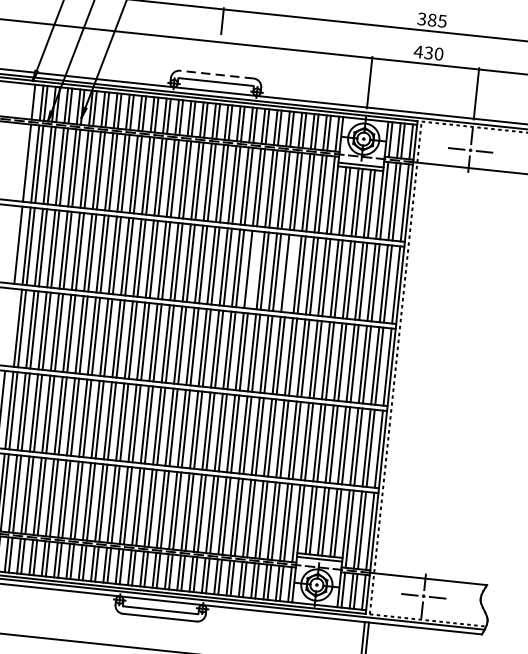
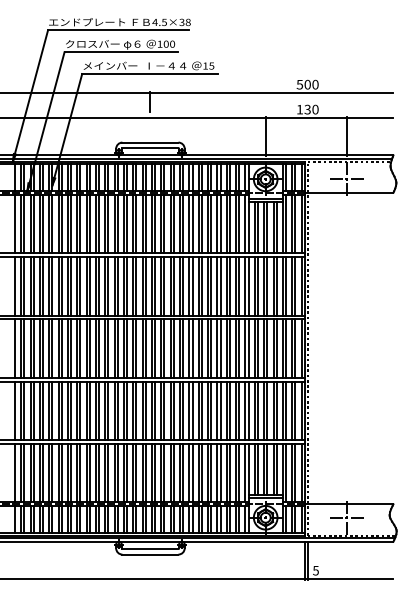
text: (431, 19) -> (307, 84), 385 -> 500
text: (417, 51) -> (299, 109), 430 -> 130
line: (215, 74) -> (149, 142), dashed -> solid
line: (252, 268) -> (192, 285), added
line: (289, 272) -> (220, 285), added
line: (9, 327) -> (14, 348), added

